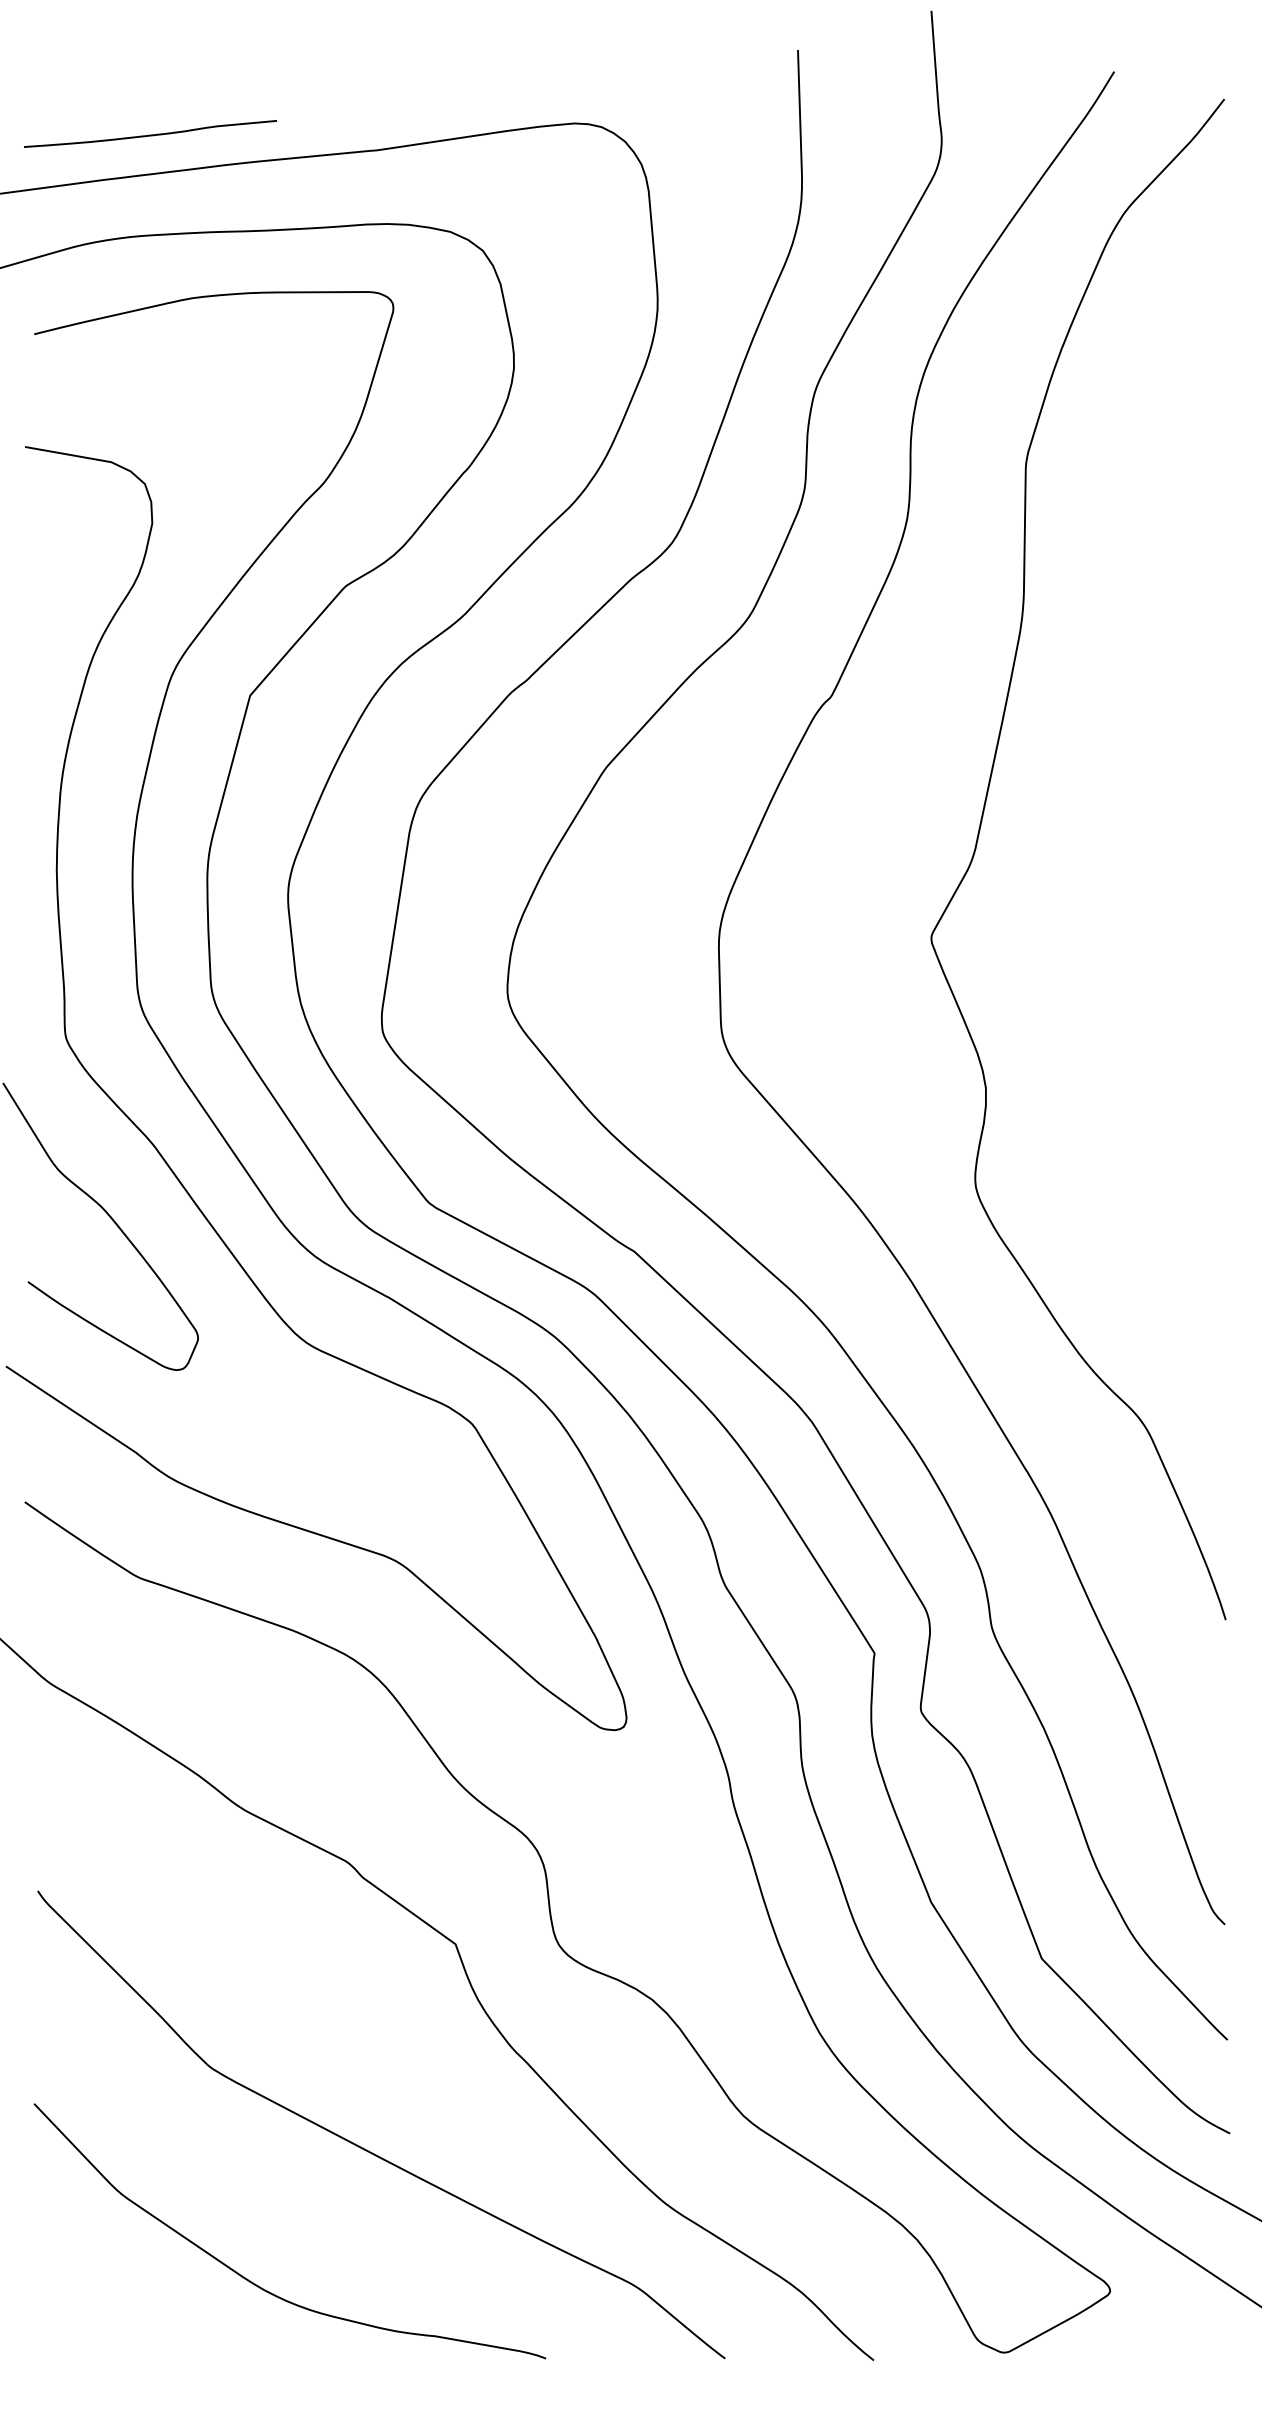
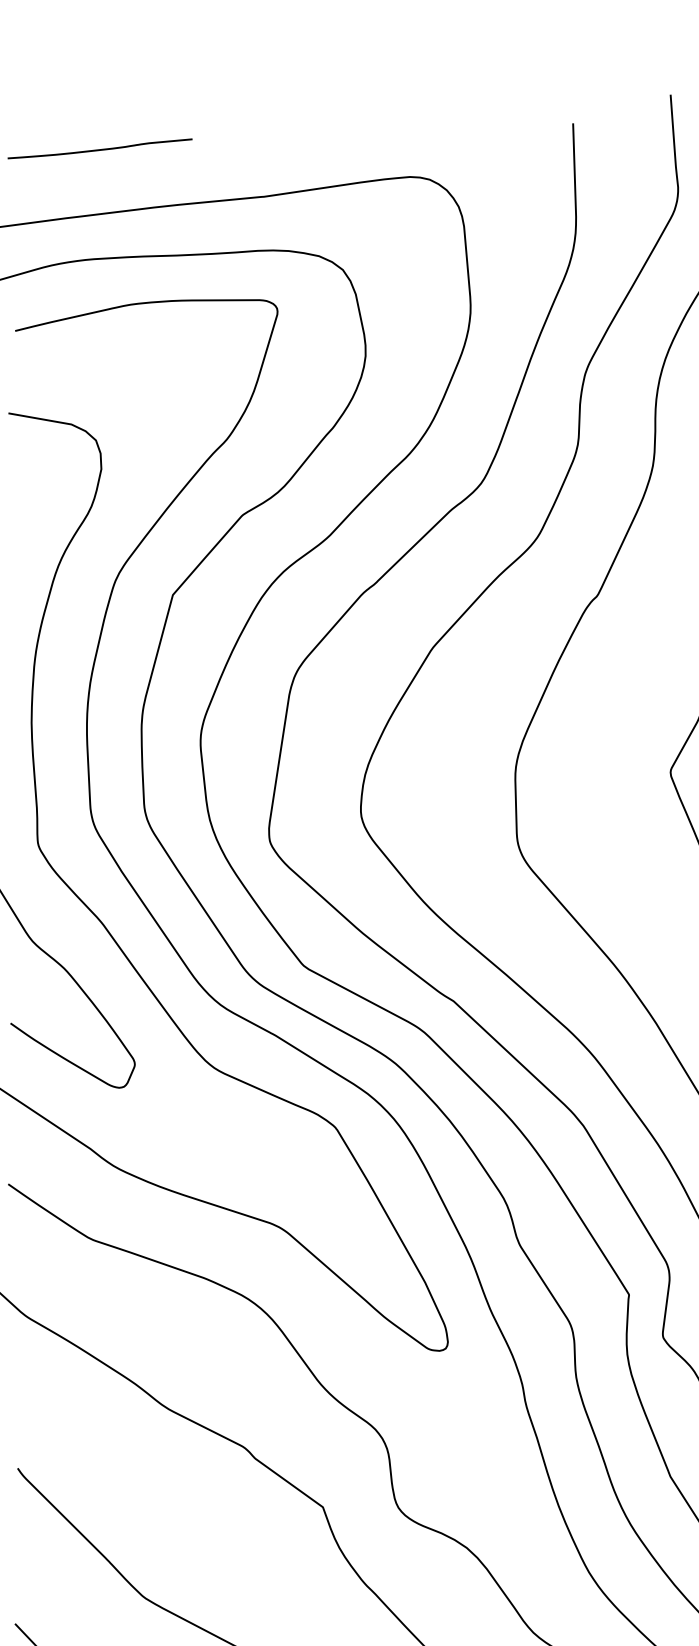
curve: (150, 134) -> (100, 149), moved

